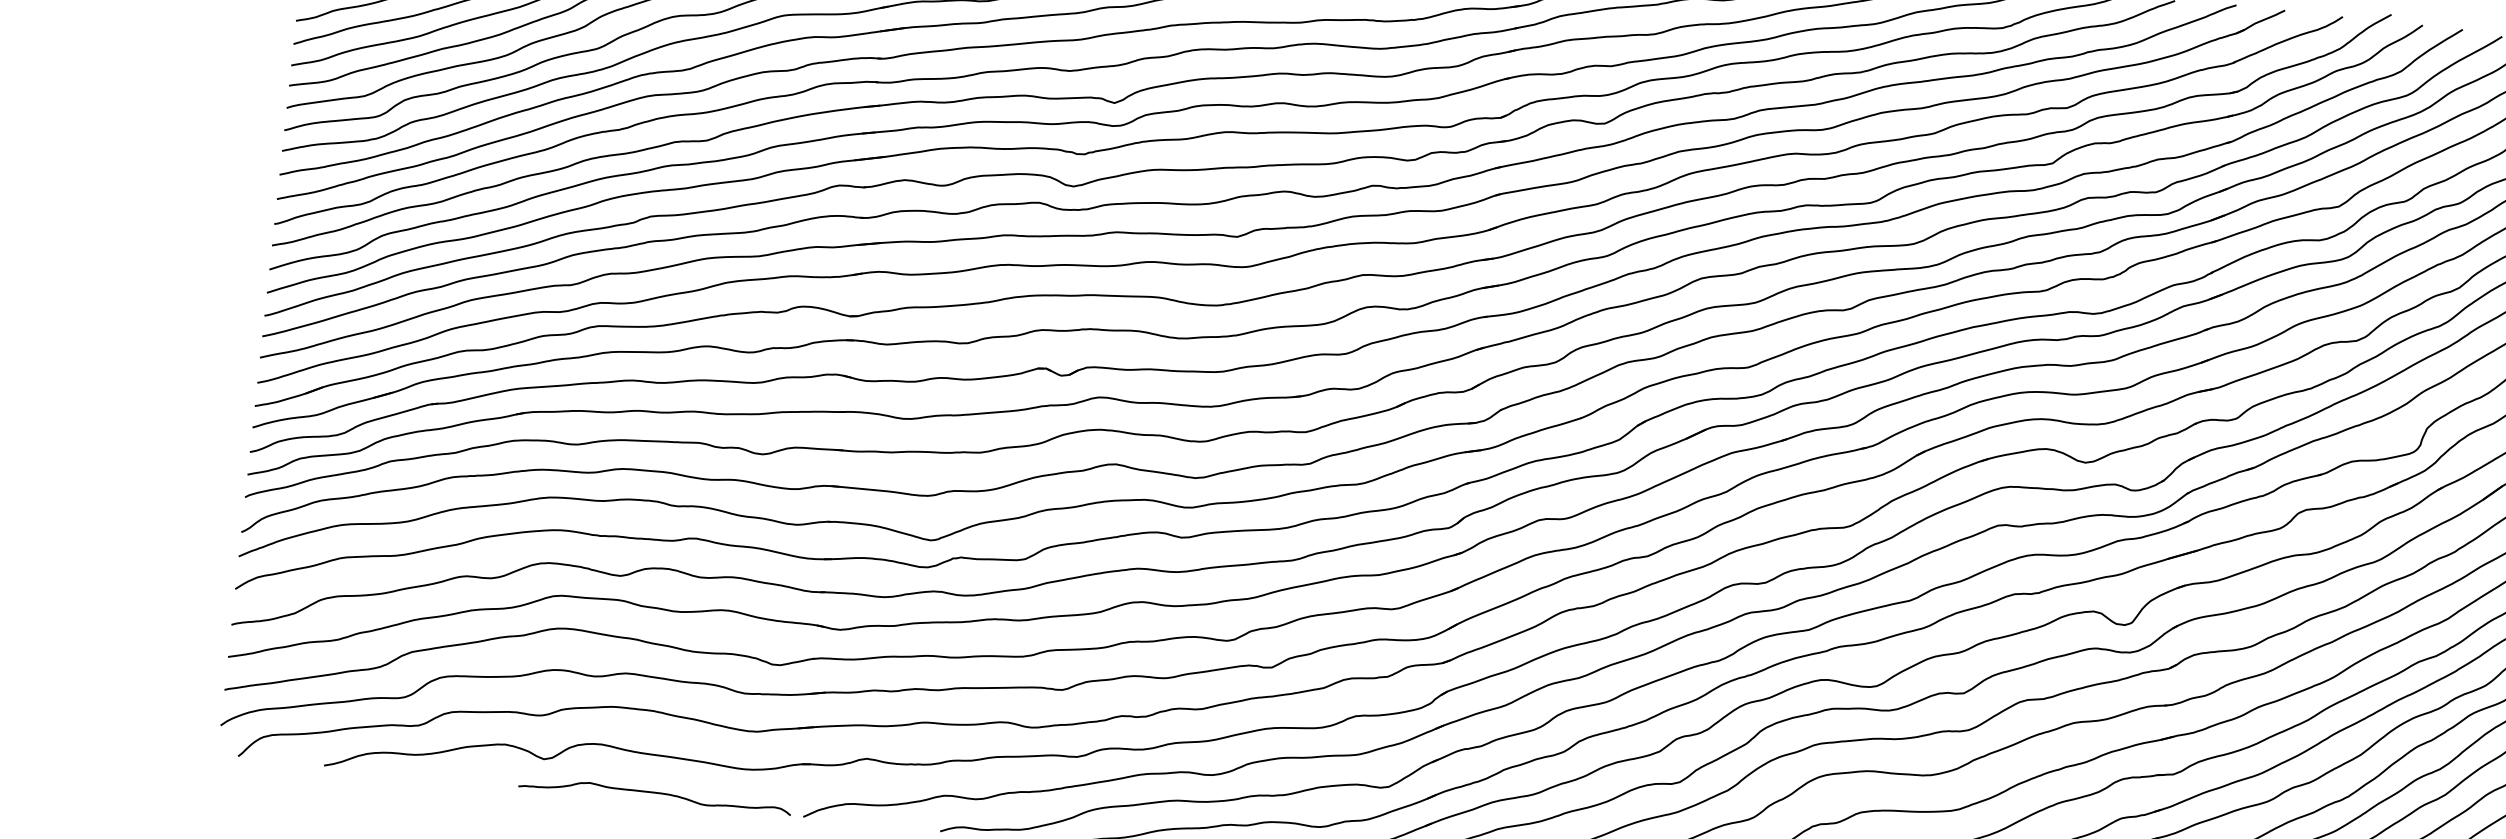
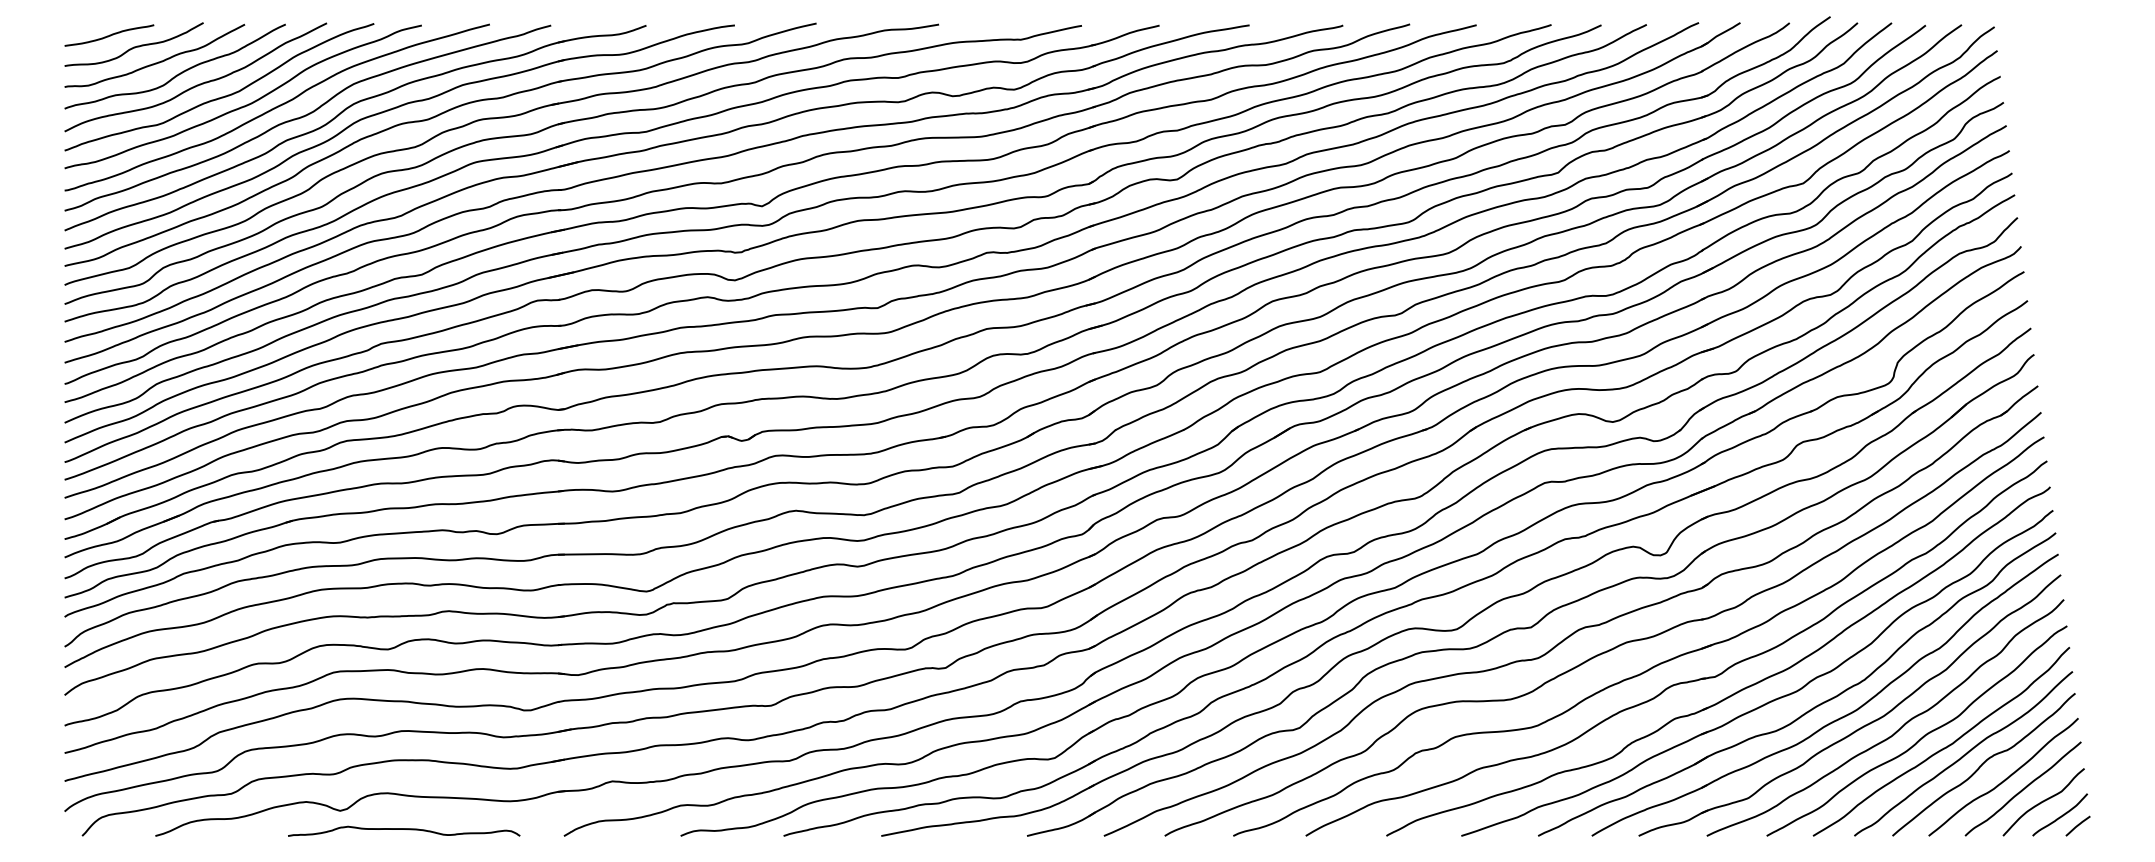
curve: (655, 793) -> (404, 829), moved

